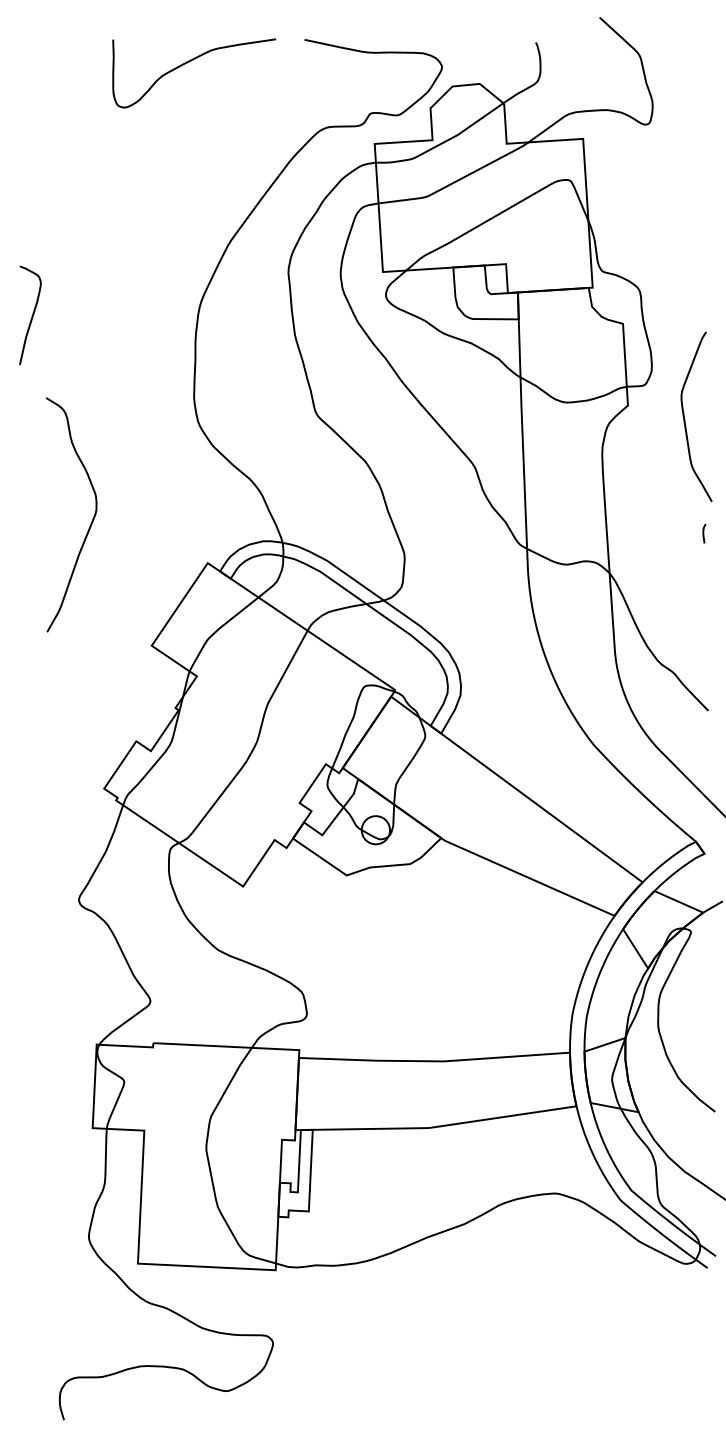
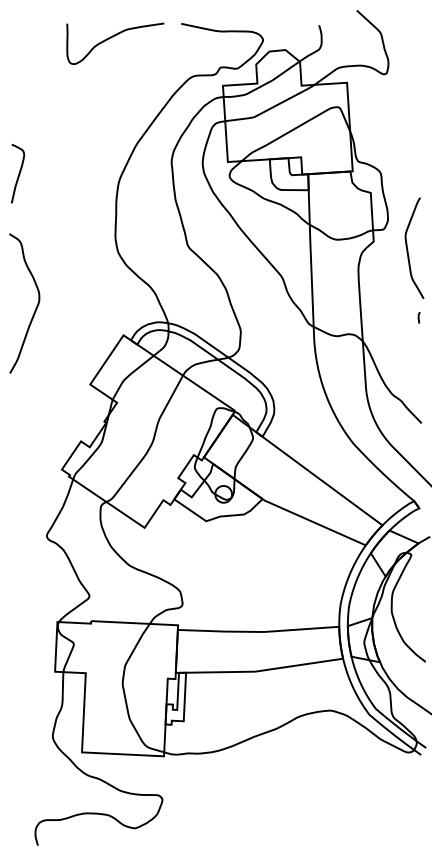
curve: (31, 314) -> (18, 173), moved
curve: (90, 523) -> (35, 308), moved

